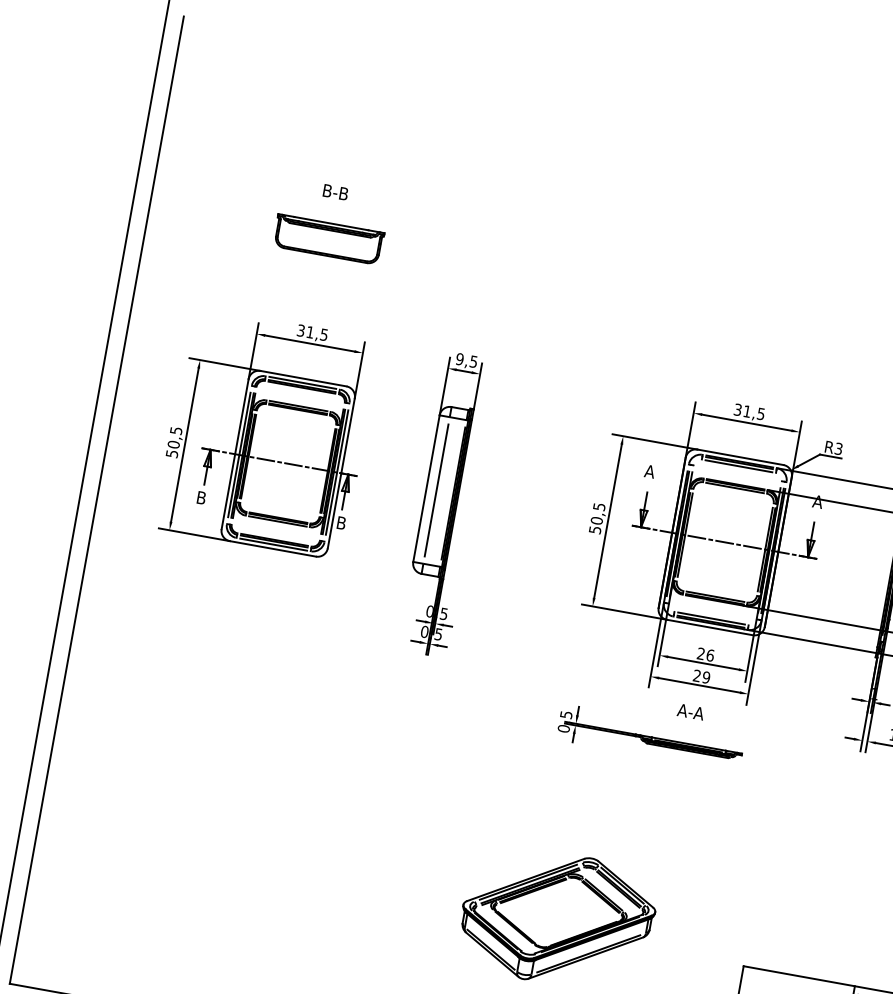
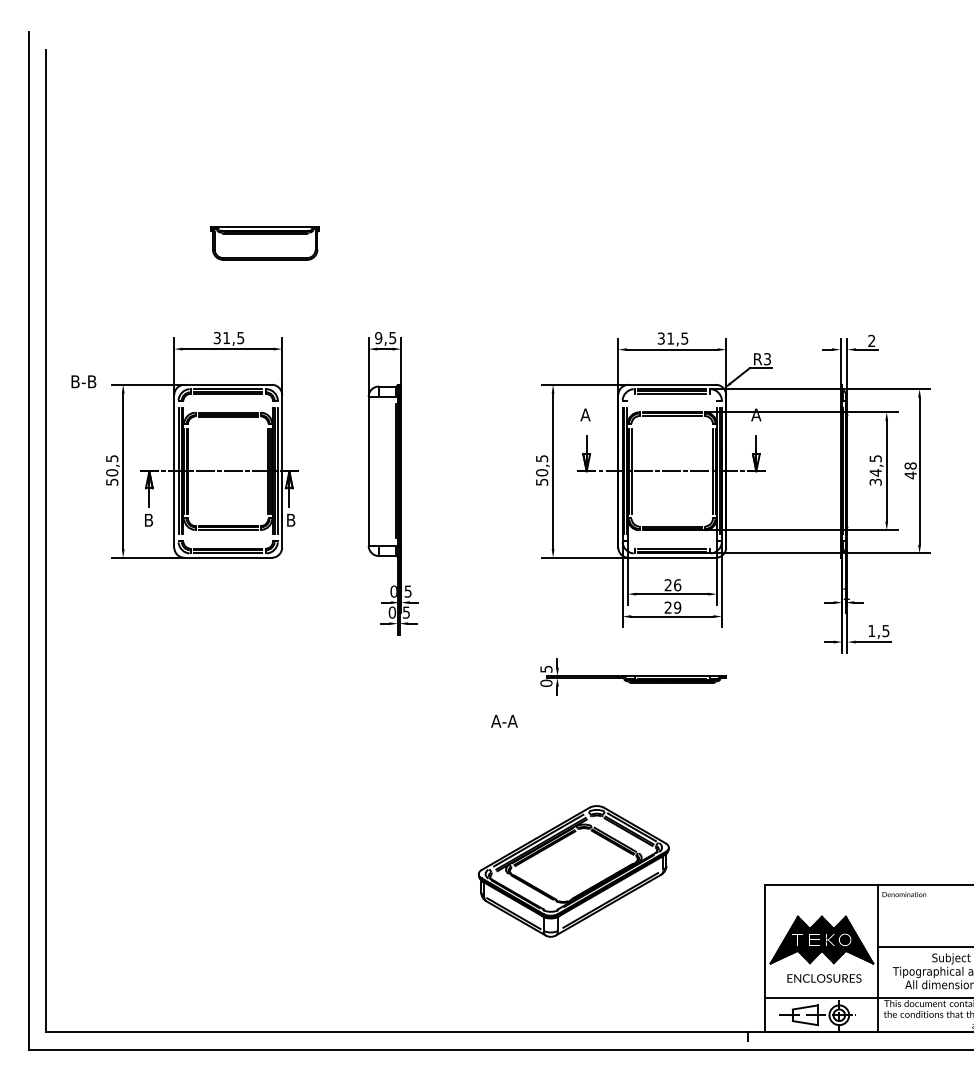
text: (335, 192) -> (83, 381), moved
part: (327, 239) -> (264, 243), moved
line: (436, 490) -> (378, 471), removed
text: (690, 712) -> (504, 721), moved

